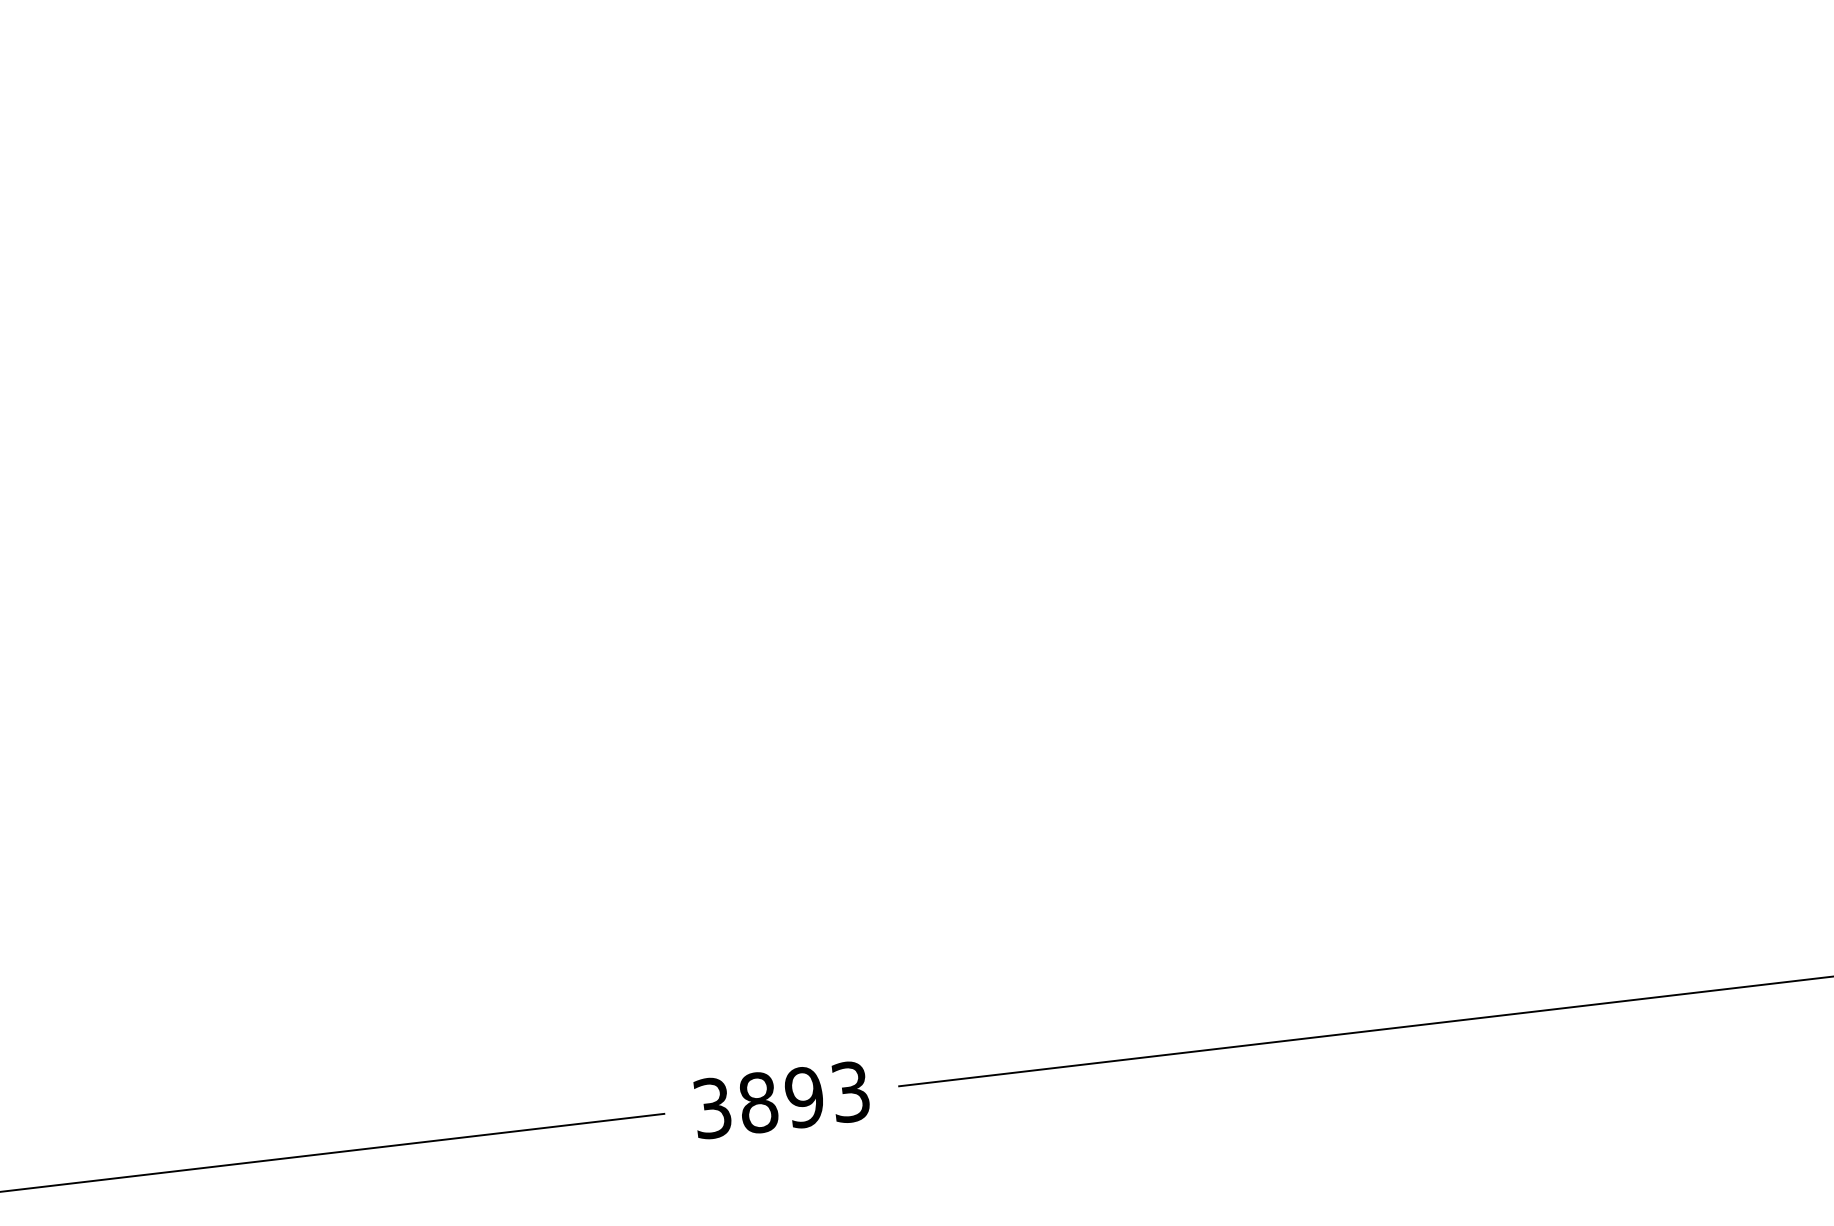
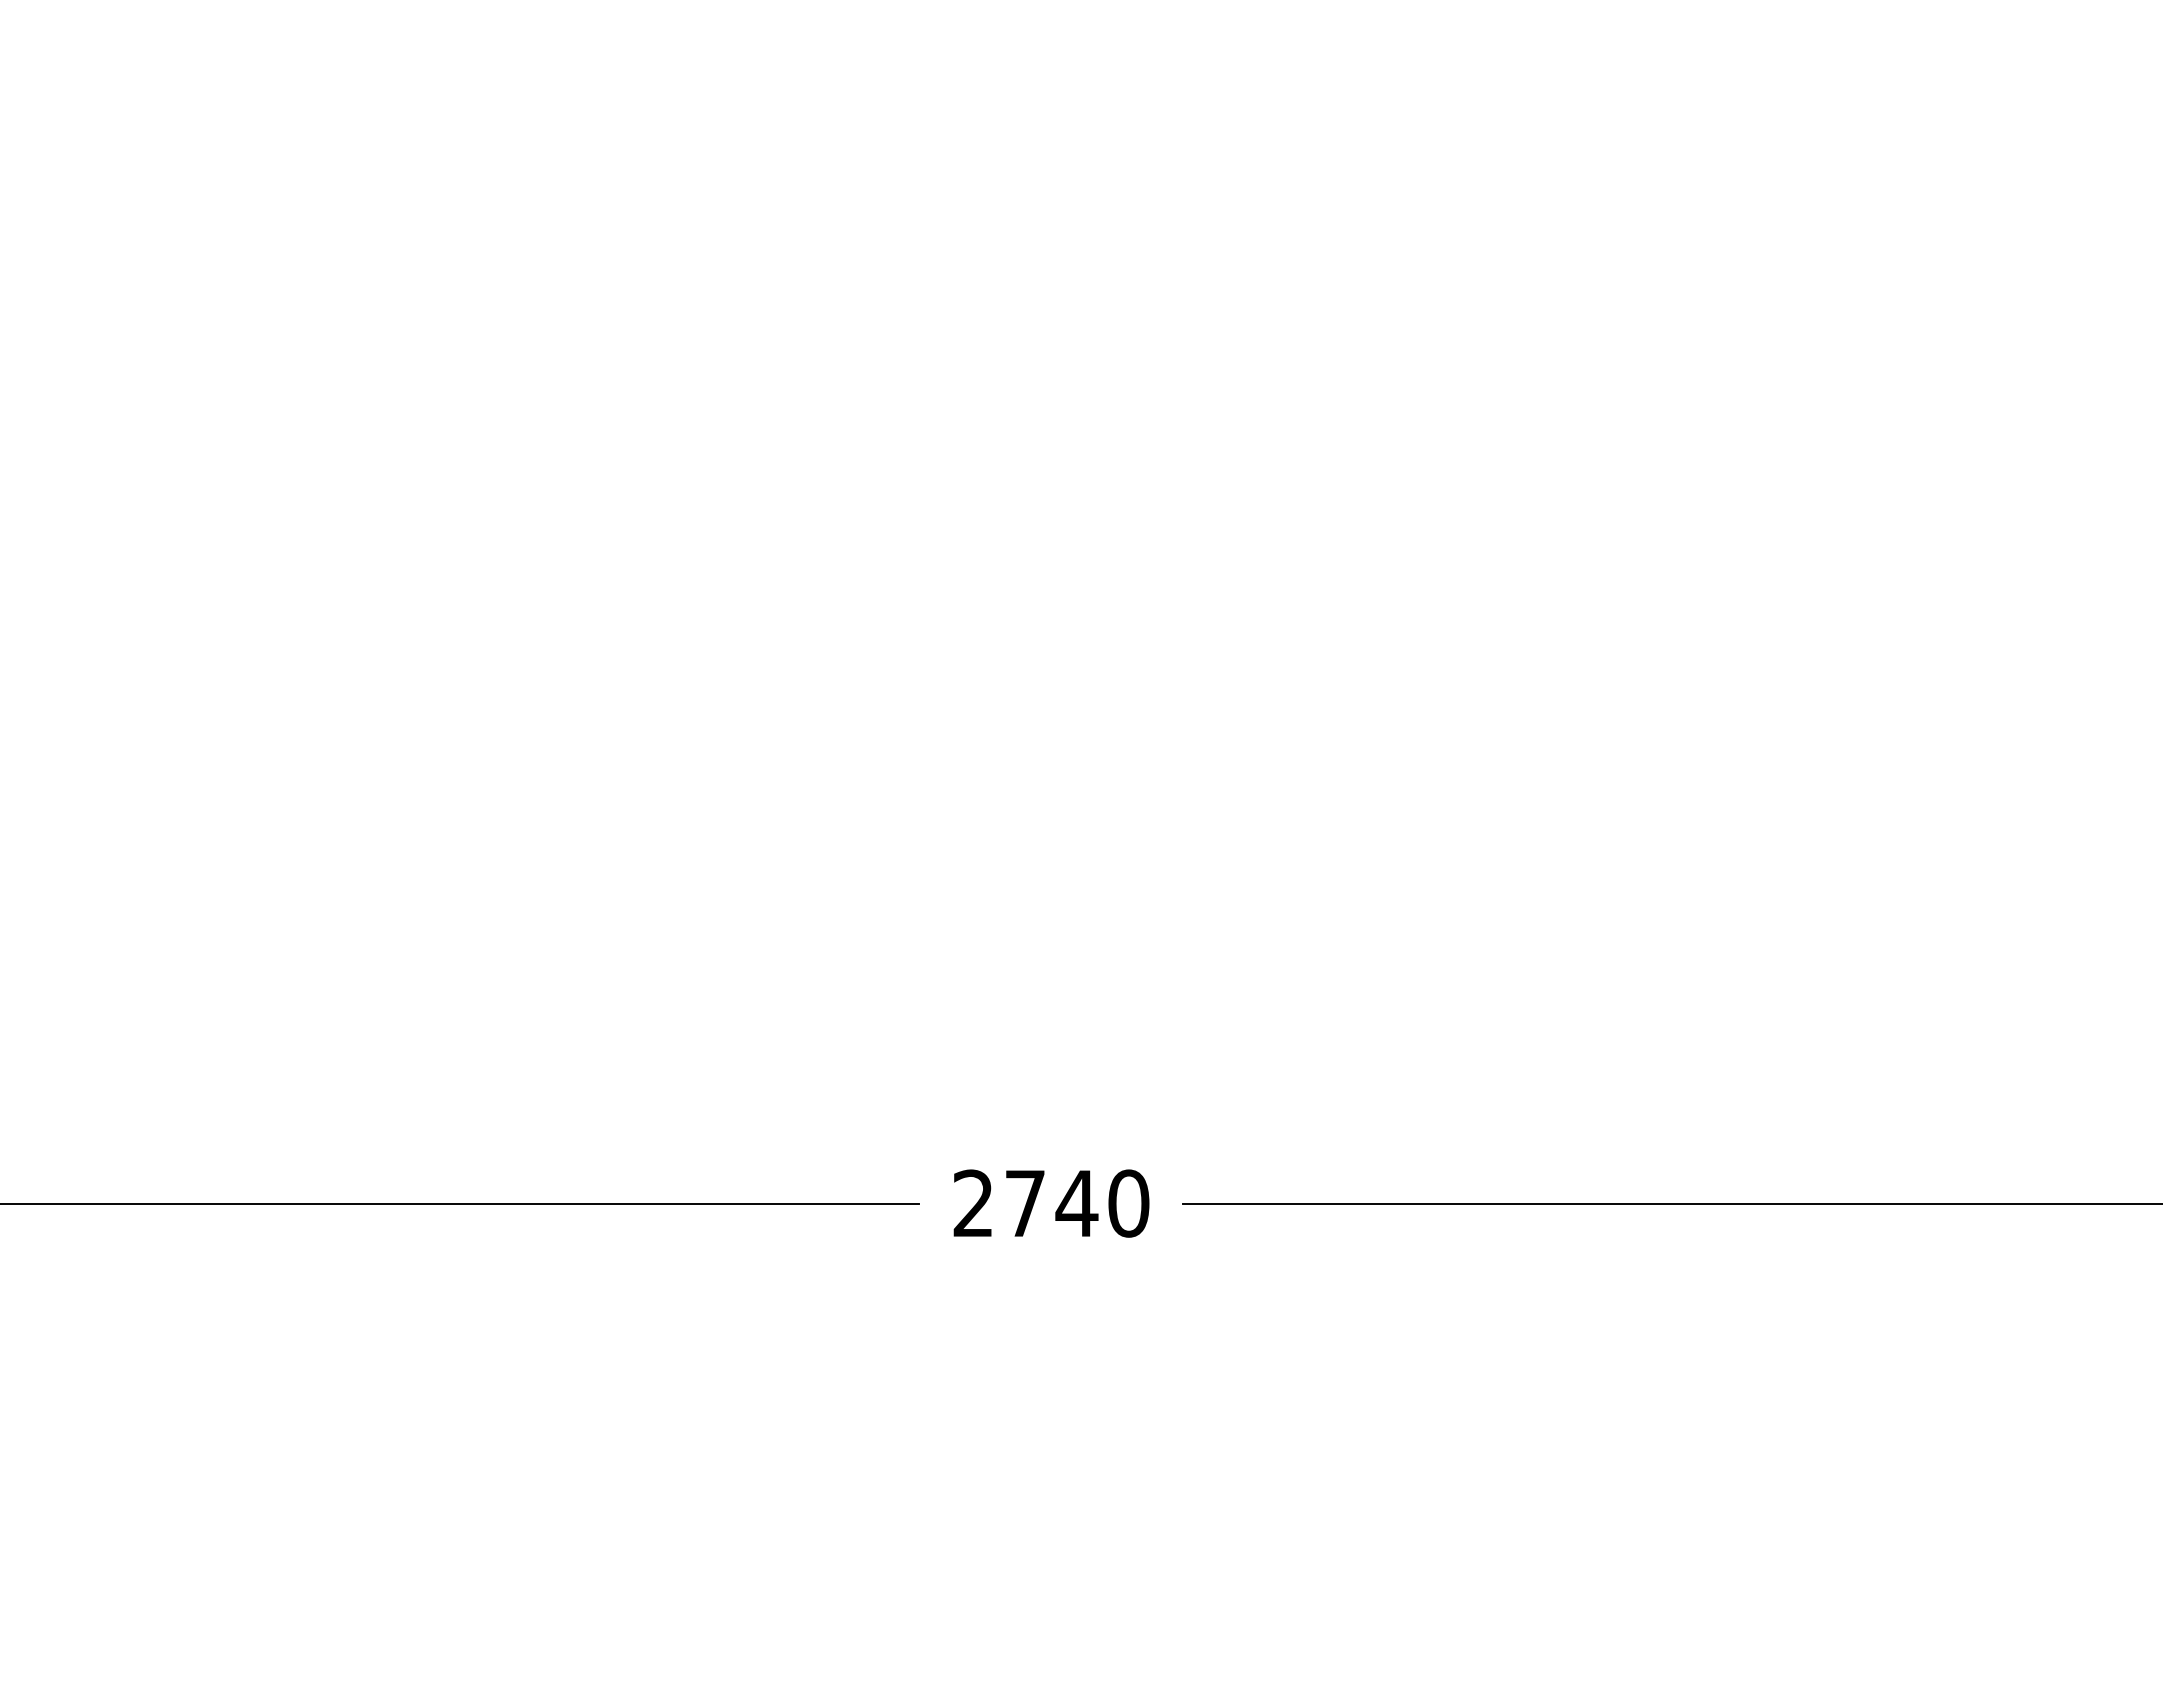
text: (781, 1099) -> (1051, 1203), 3893 -> 2740

